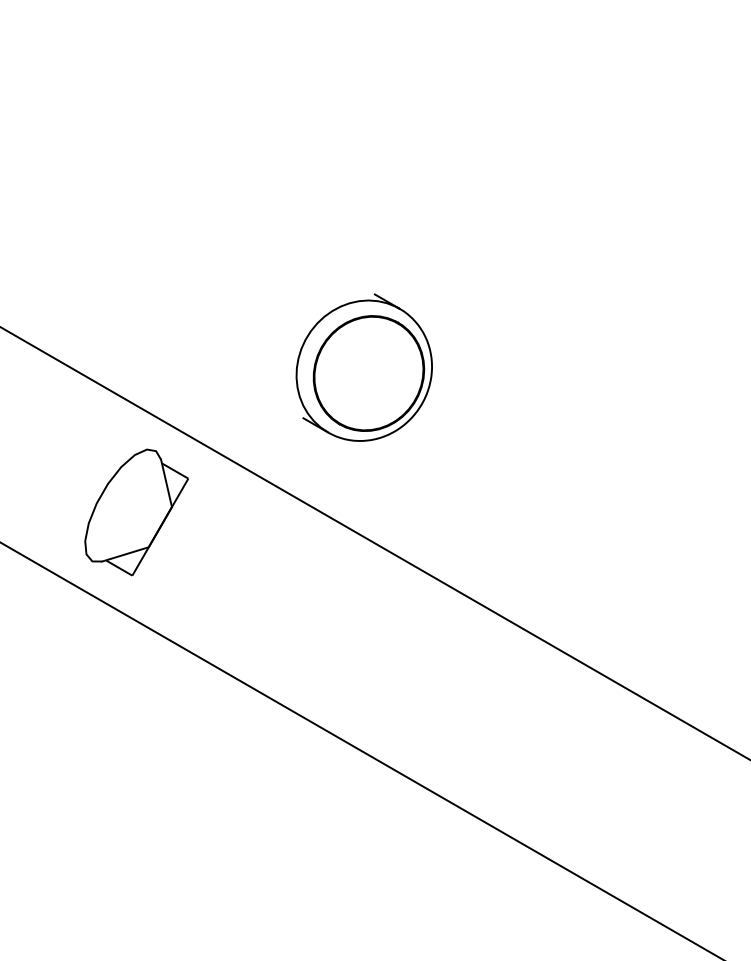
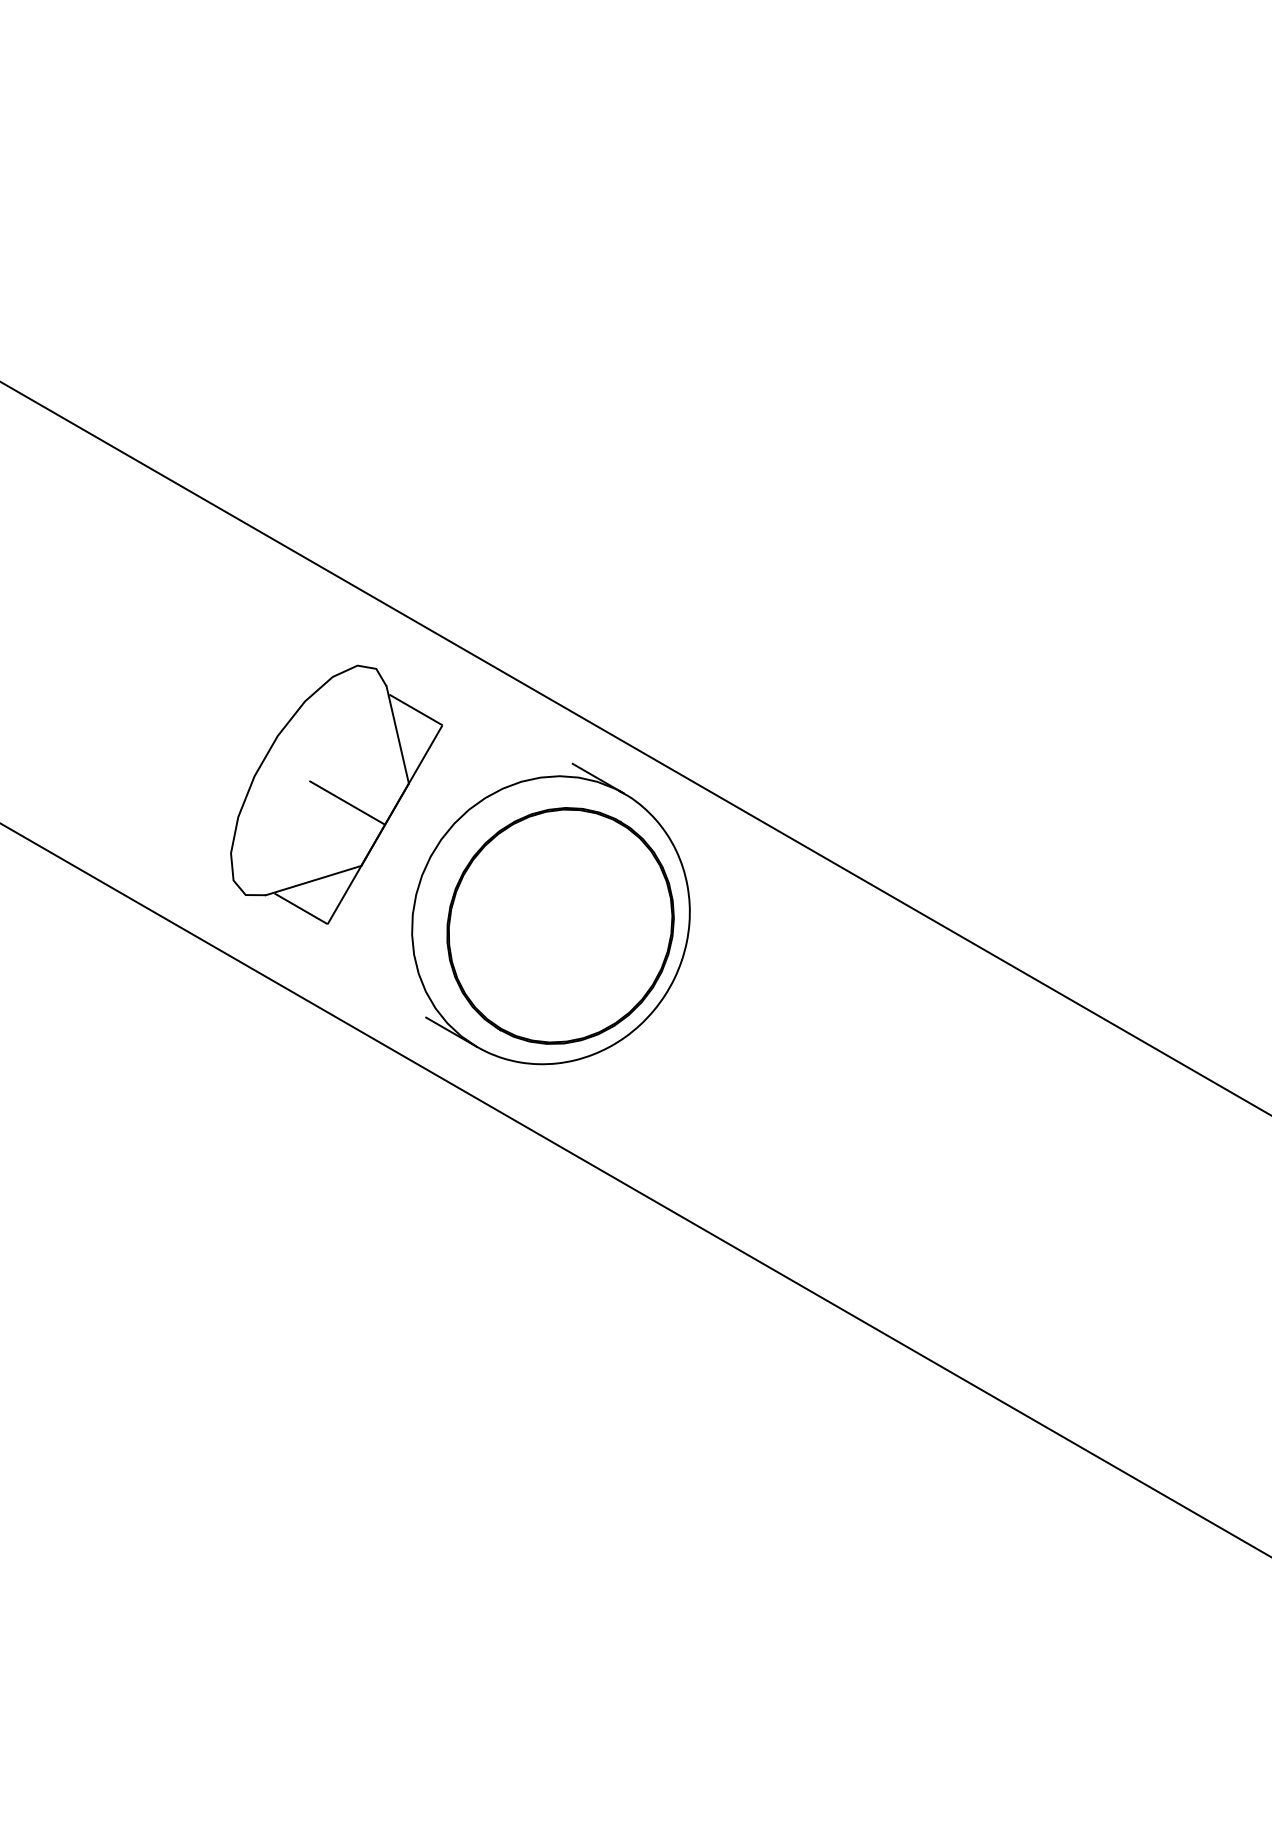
part: (363, 367) -> (549, 913), moved
line: (141, 516) -> (346, 802), added

